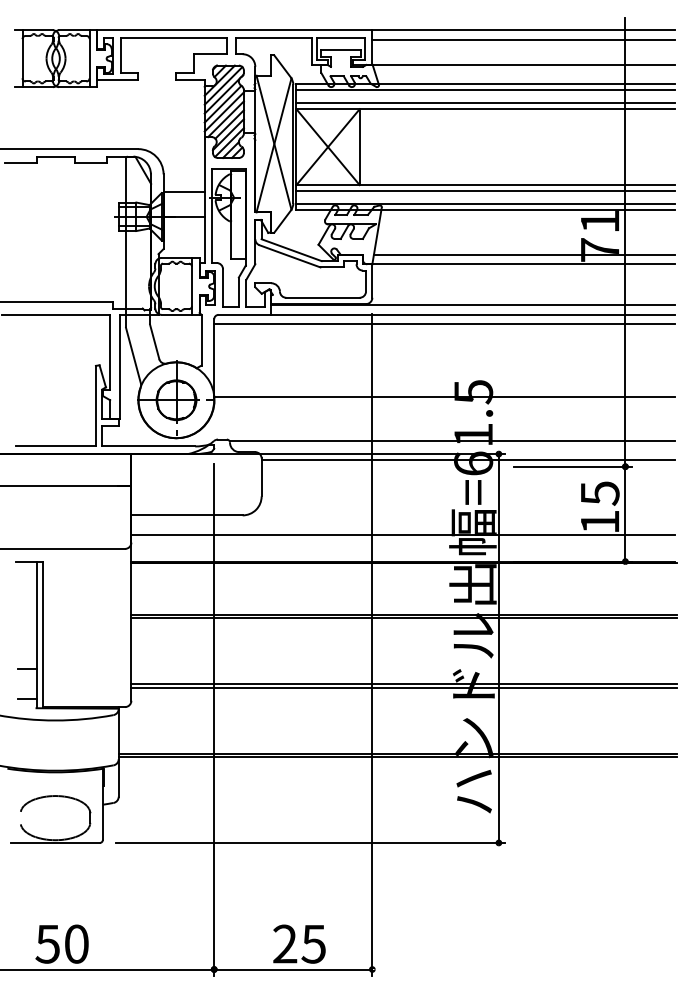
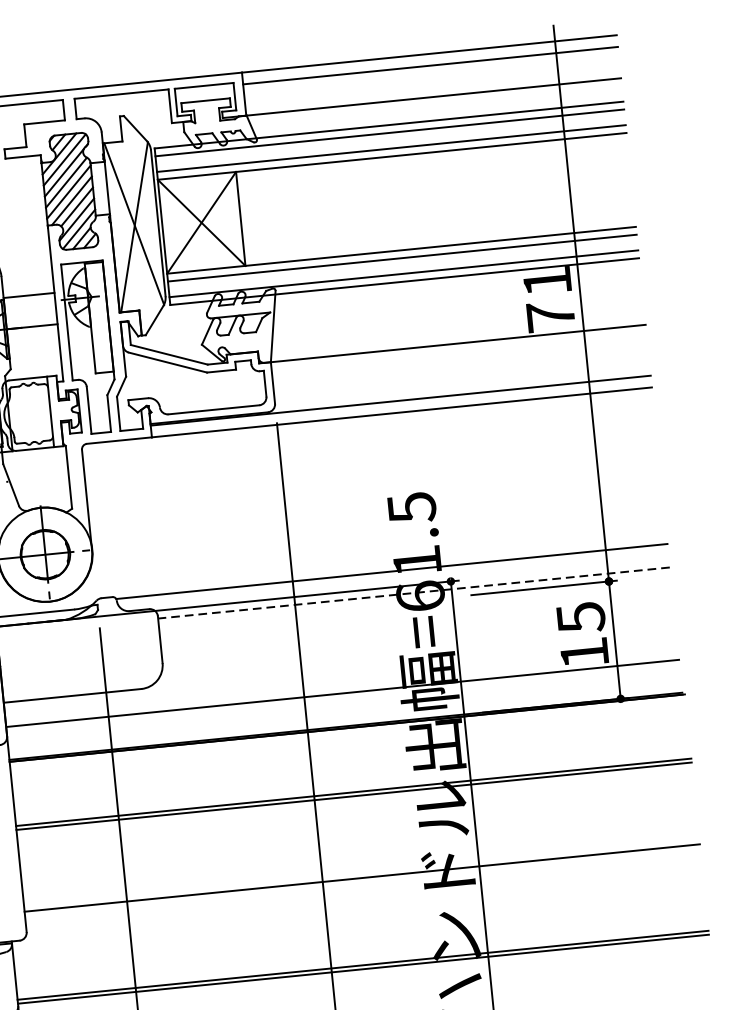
line: (524, 254) -> (457, 331), removed
line: (444, 324) -> (367, 427), removed
line: (444, 397) -> (376, 518), removed
line: (468, 460) -> (414, 593), solid -> dashed
line: (404, 688) -> (363, 883), removed

